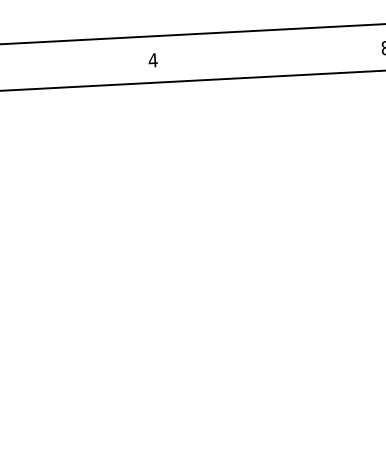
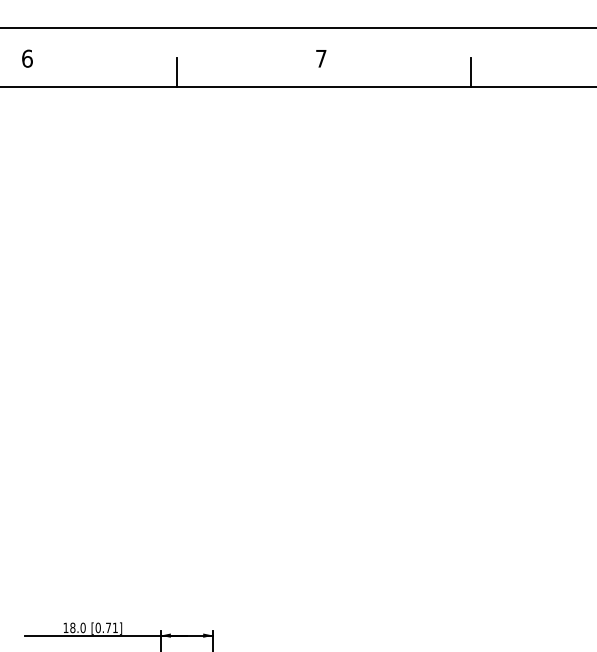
text: (152, 60) -> (320, 58), 4 -> 7
line: (272, 65) -> (471, 72), added
line: (39, 77) -> (177, 72), added

